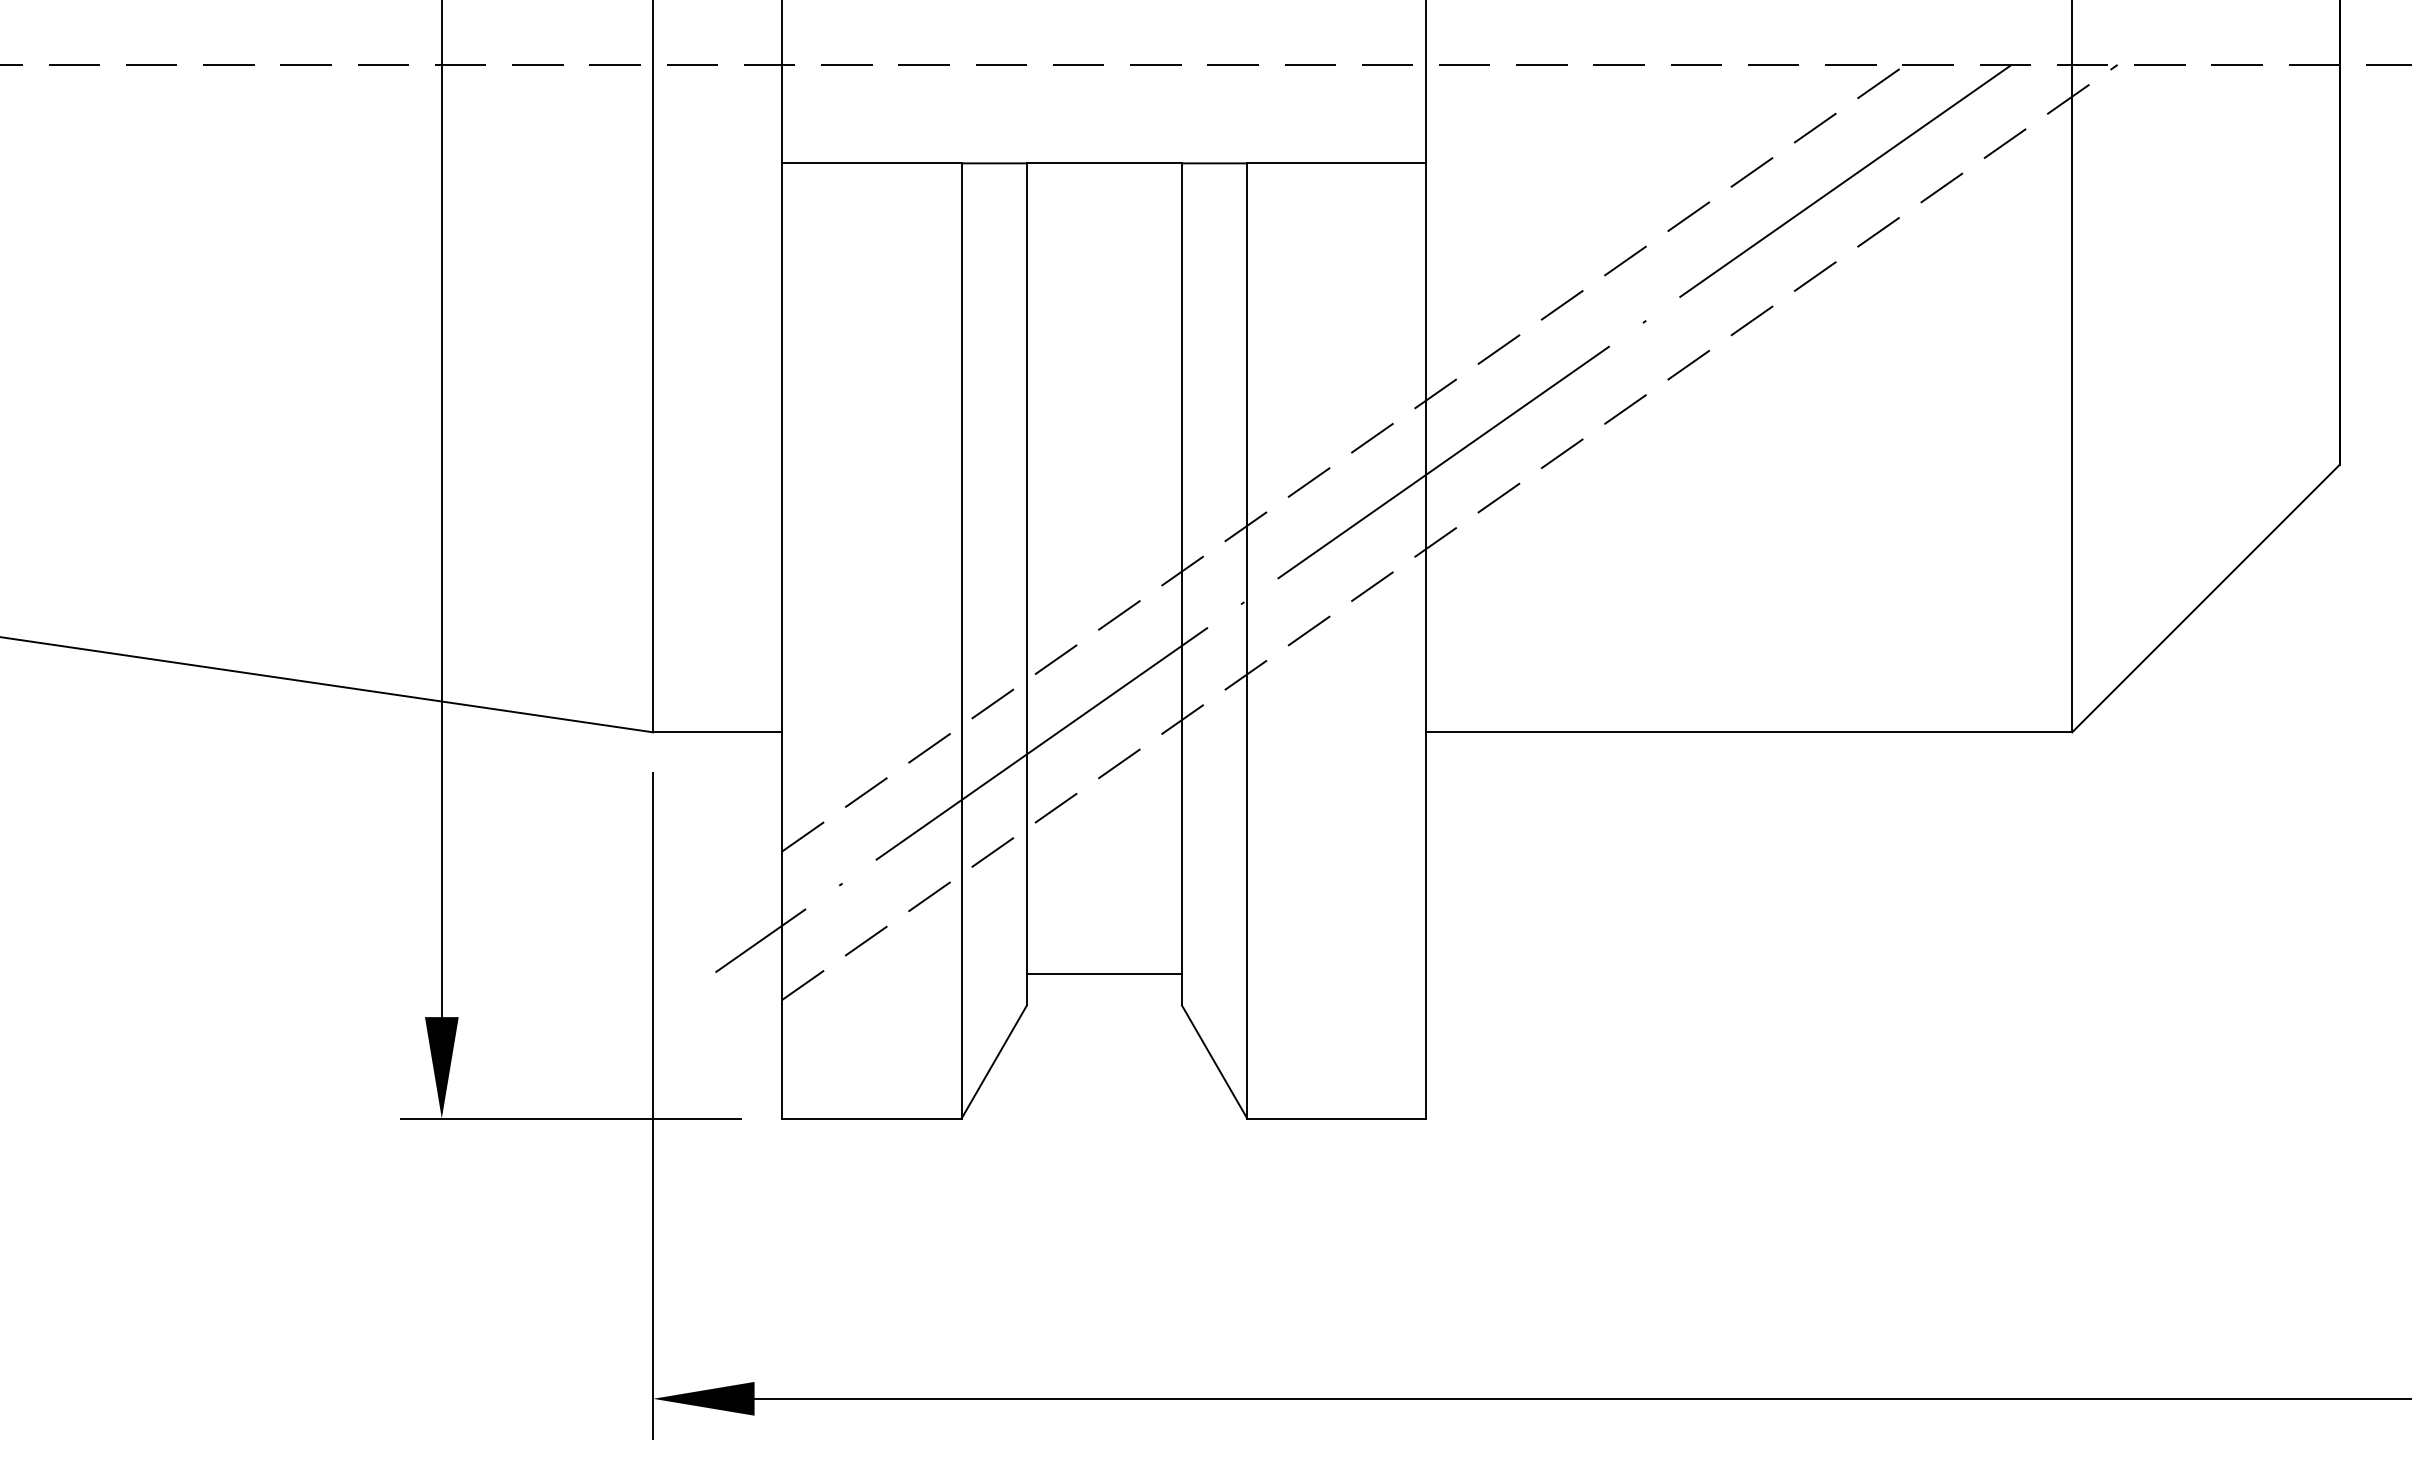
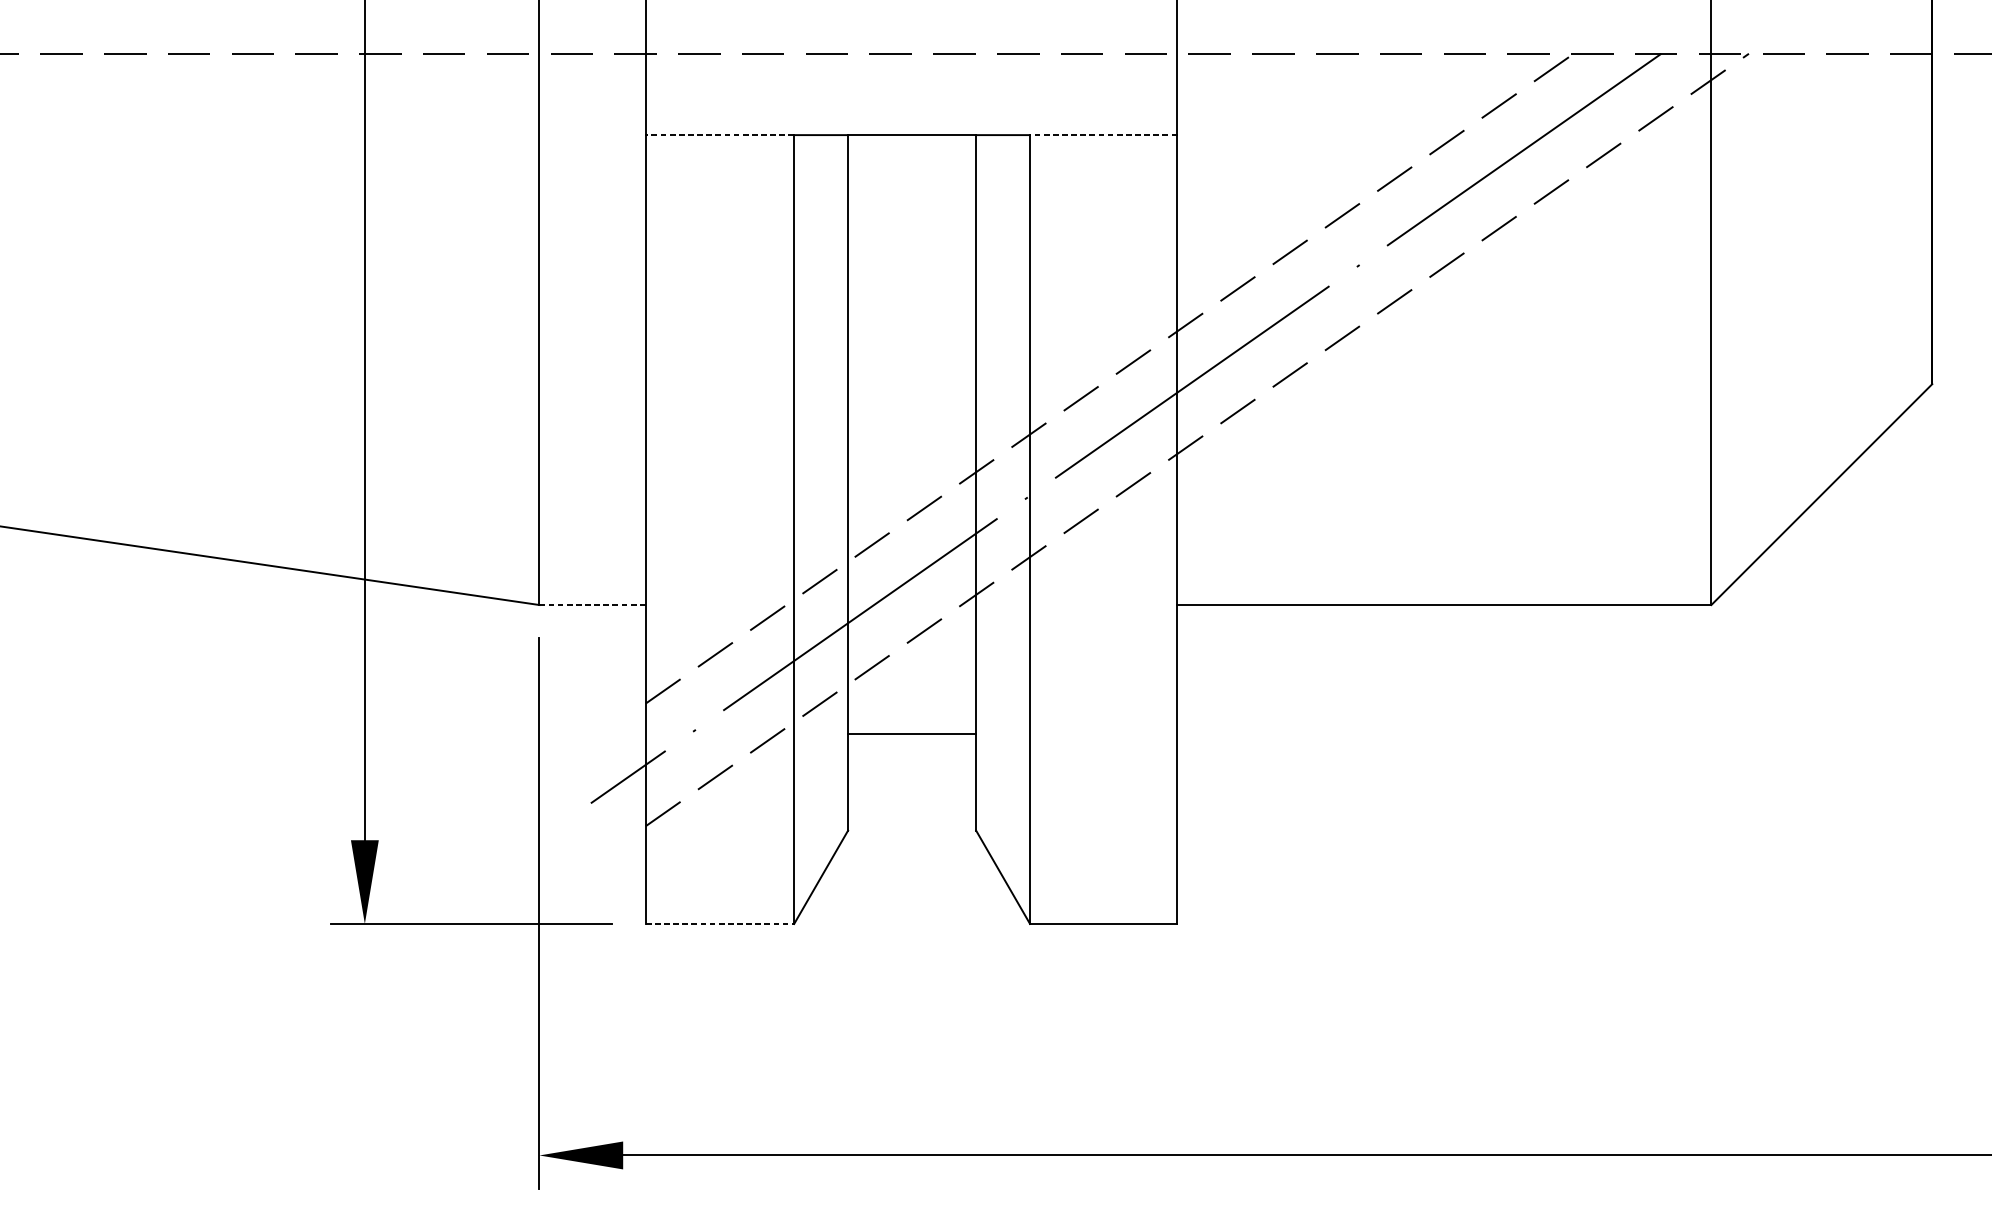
line: (871, 163) -> (719, 135), solid -> dashed
line: (1335, 163) -> (1102, 135), solid -> dashed
line: (718, 732) -> (593, 605), solid -> dashed
line: (1103, 973) -> (911, 733), moved
line: (871, 1118) -> (719, 923), solid -> dashed

